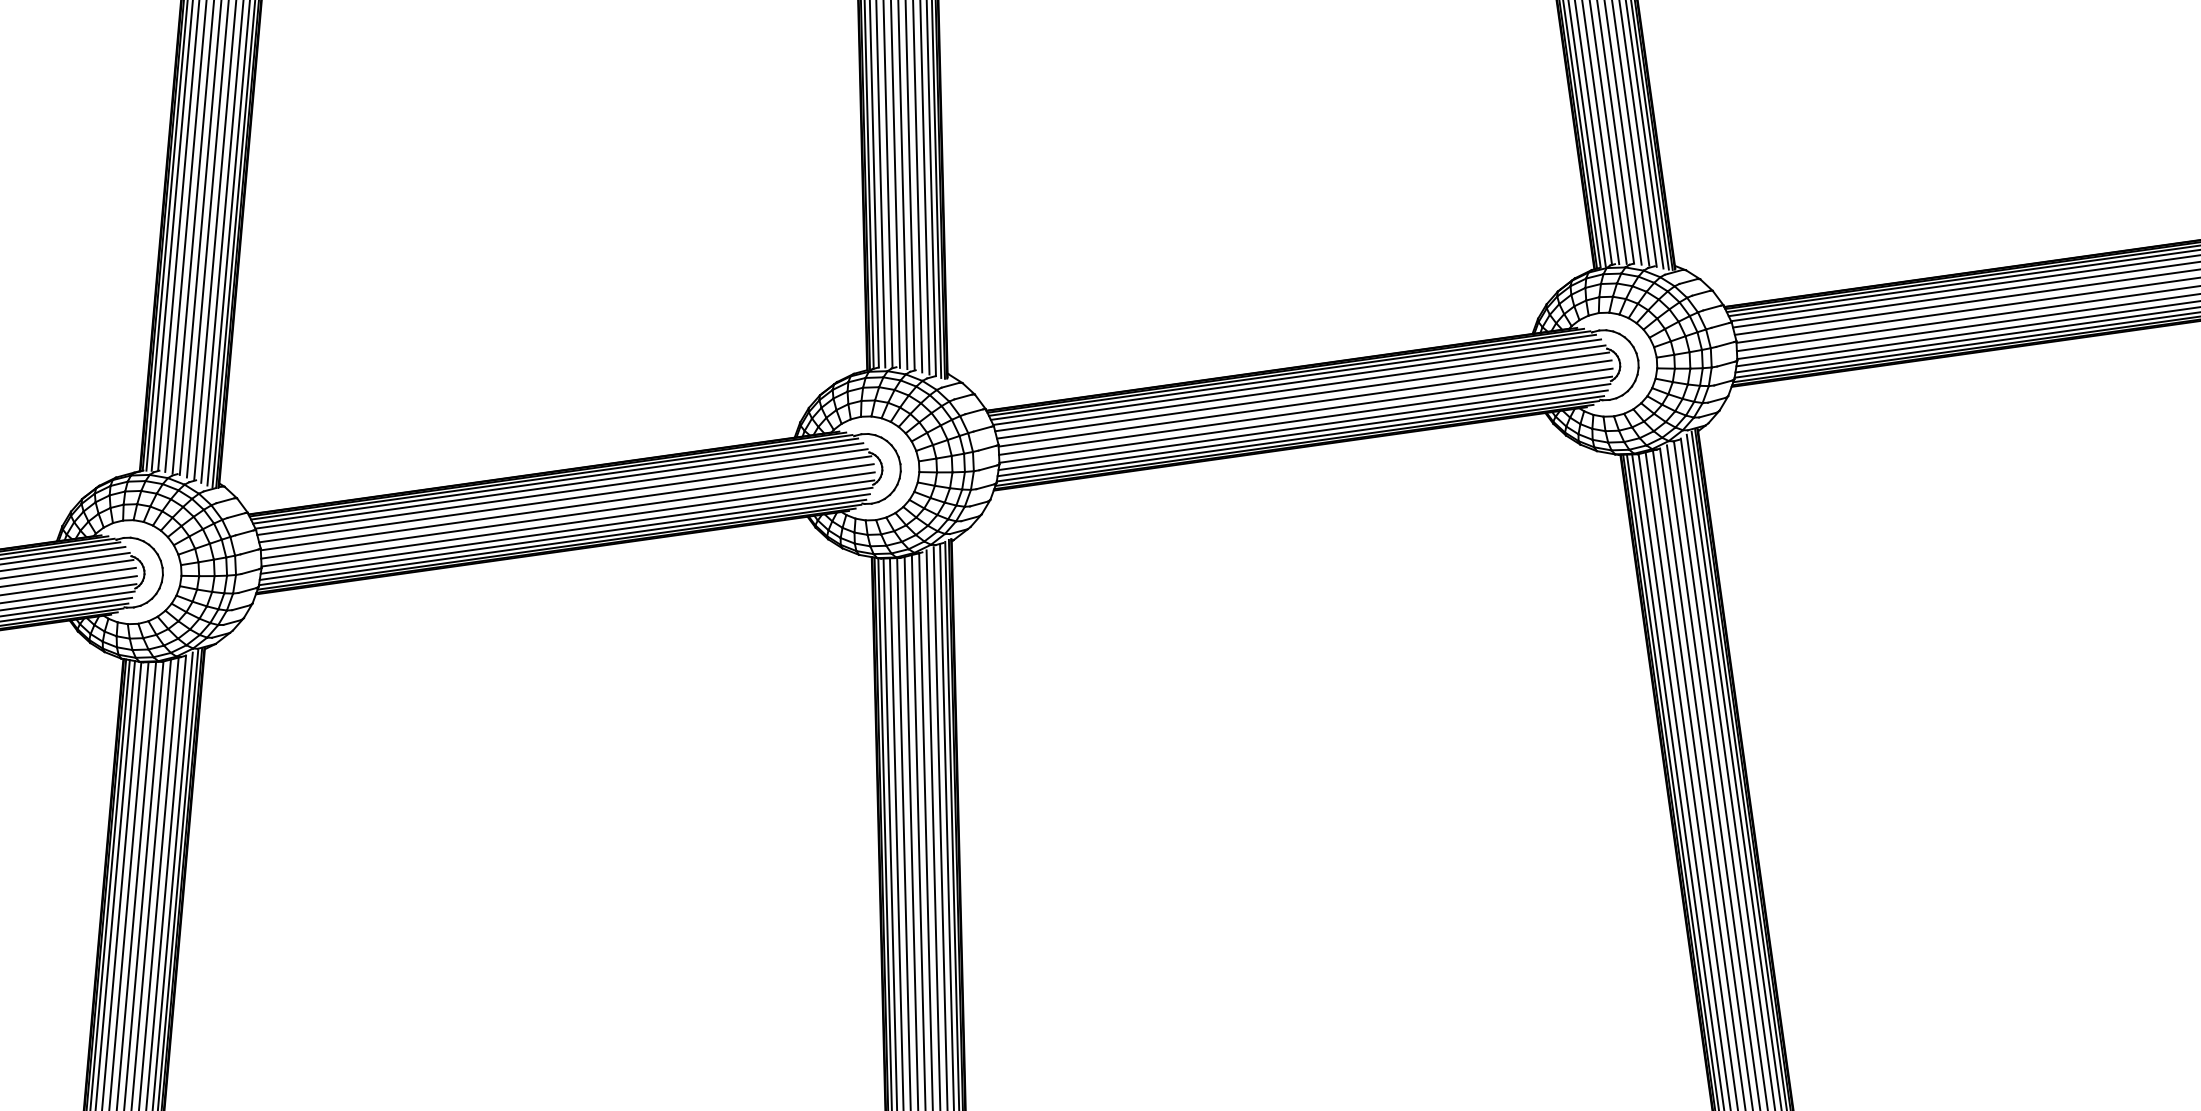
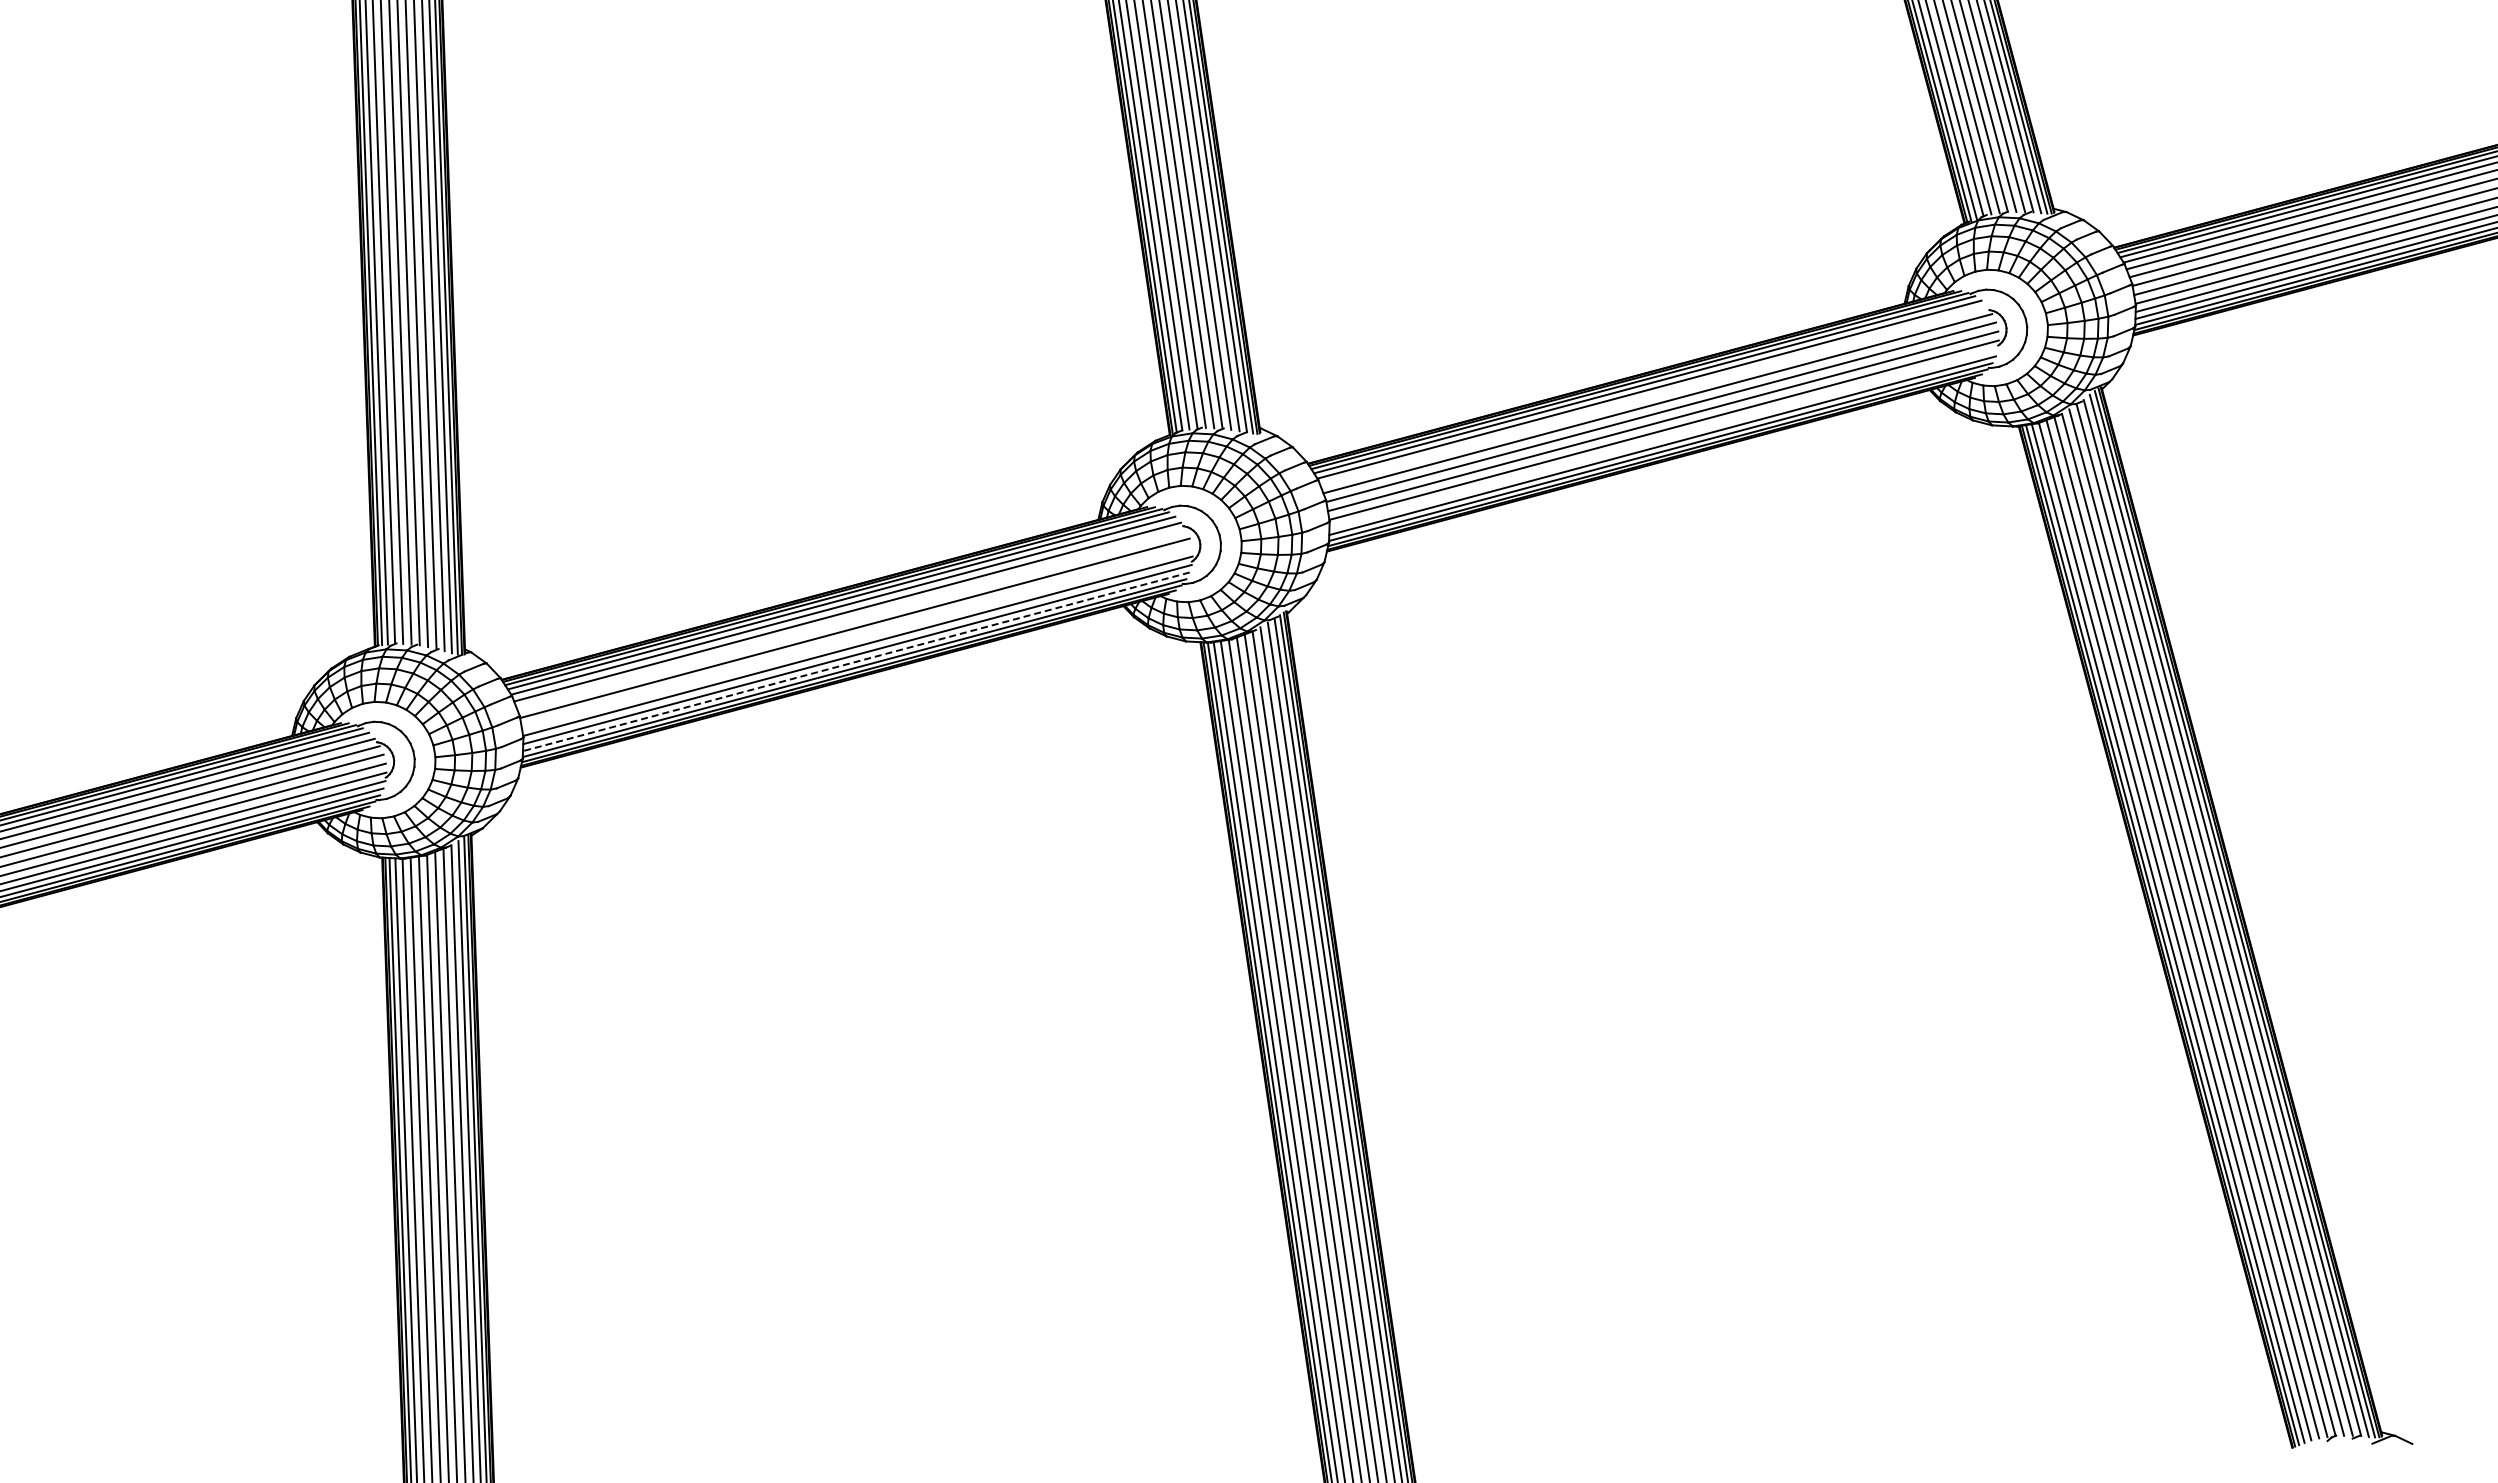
line: (1300, 387) -> (1653, 395), removed
line: (1304, 427) -> (1663, 438), removed
line: (565, 499) -> (851, 619), removed
line: (567, 515) -> (856, 637), removed
line: (564, 536) -> (855, 661), solid -> dashed

